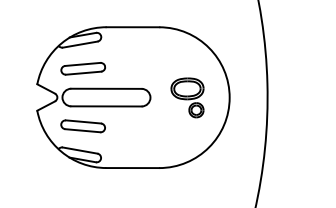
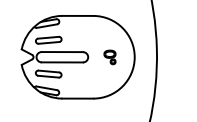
part: (186, 98) -> (109, 57), size x0.6

